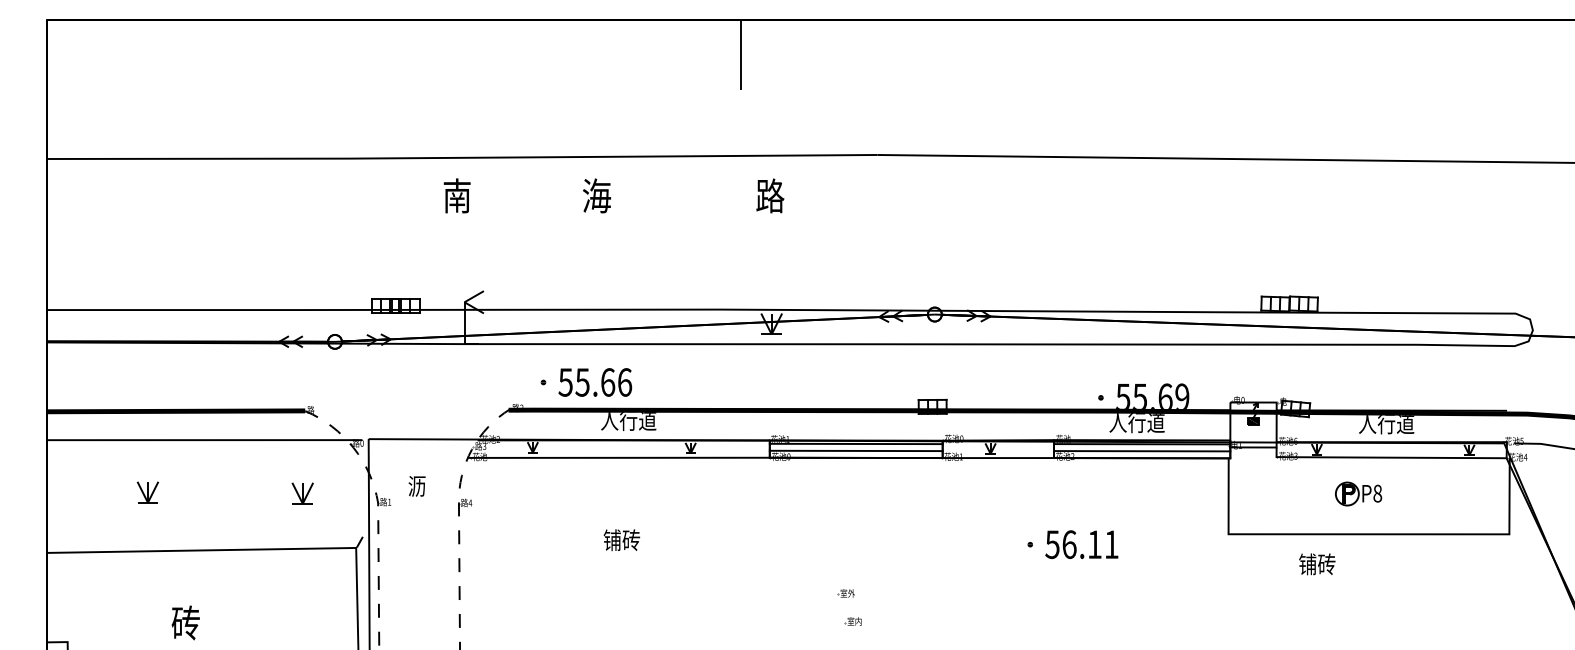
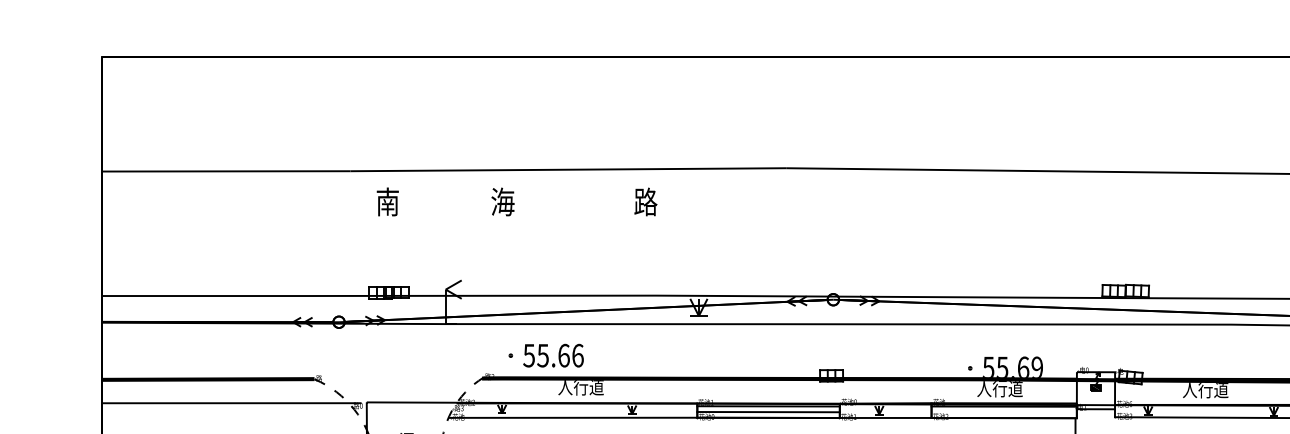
line: (740, 54) -> (673, 85), removed
text: (613, 195) -> (516, 201), moved
line: (1142, 451) -> (1004, 412), removed

